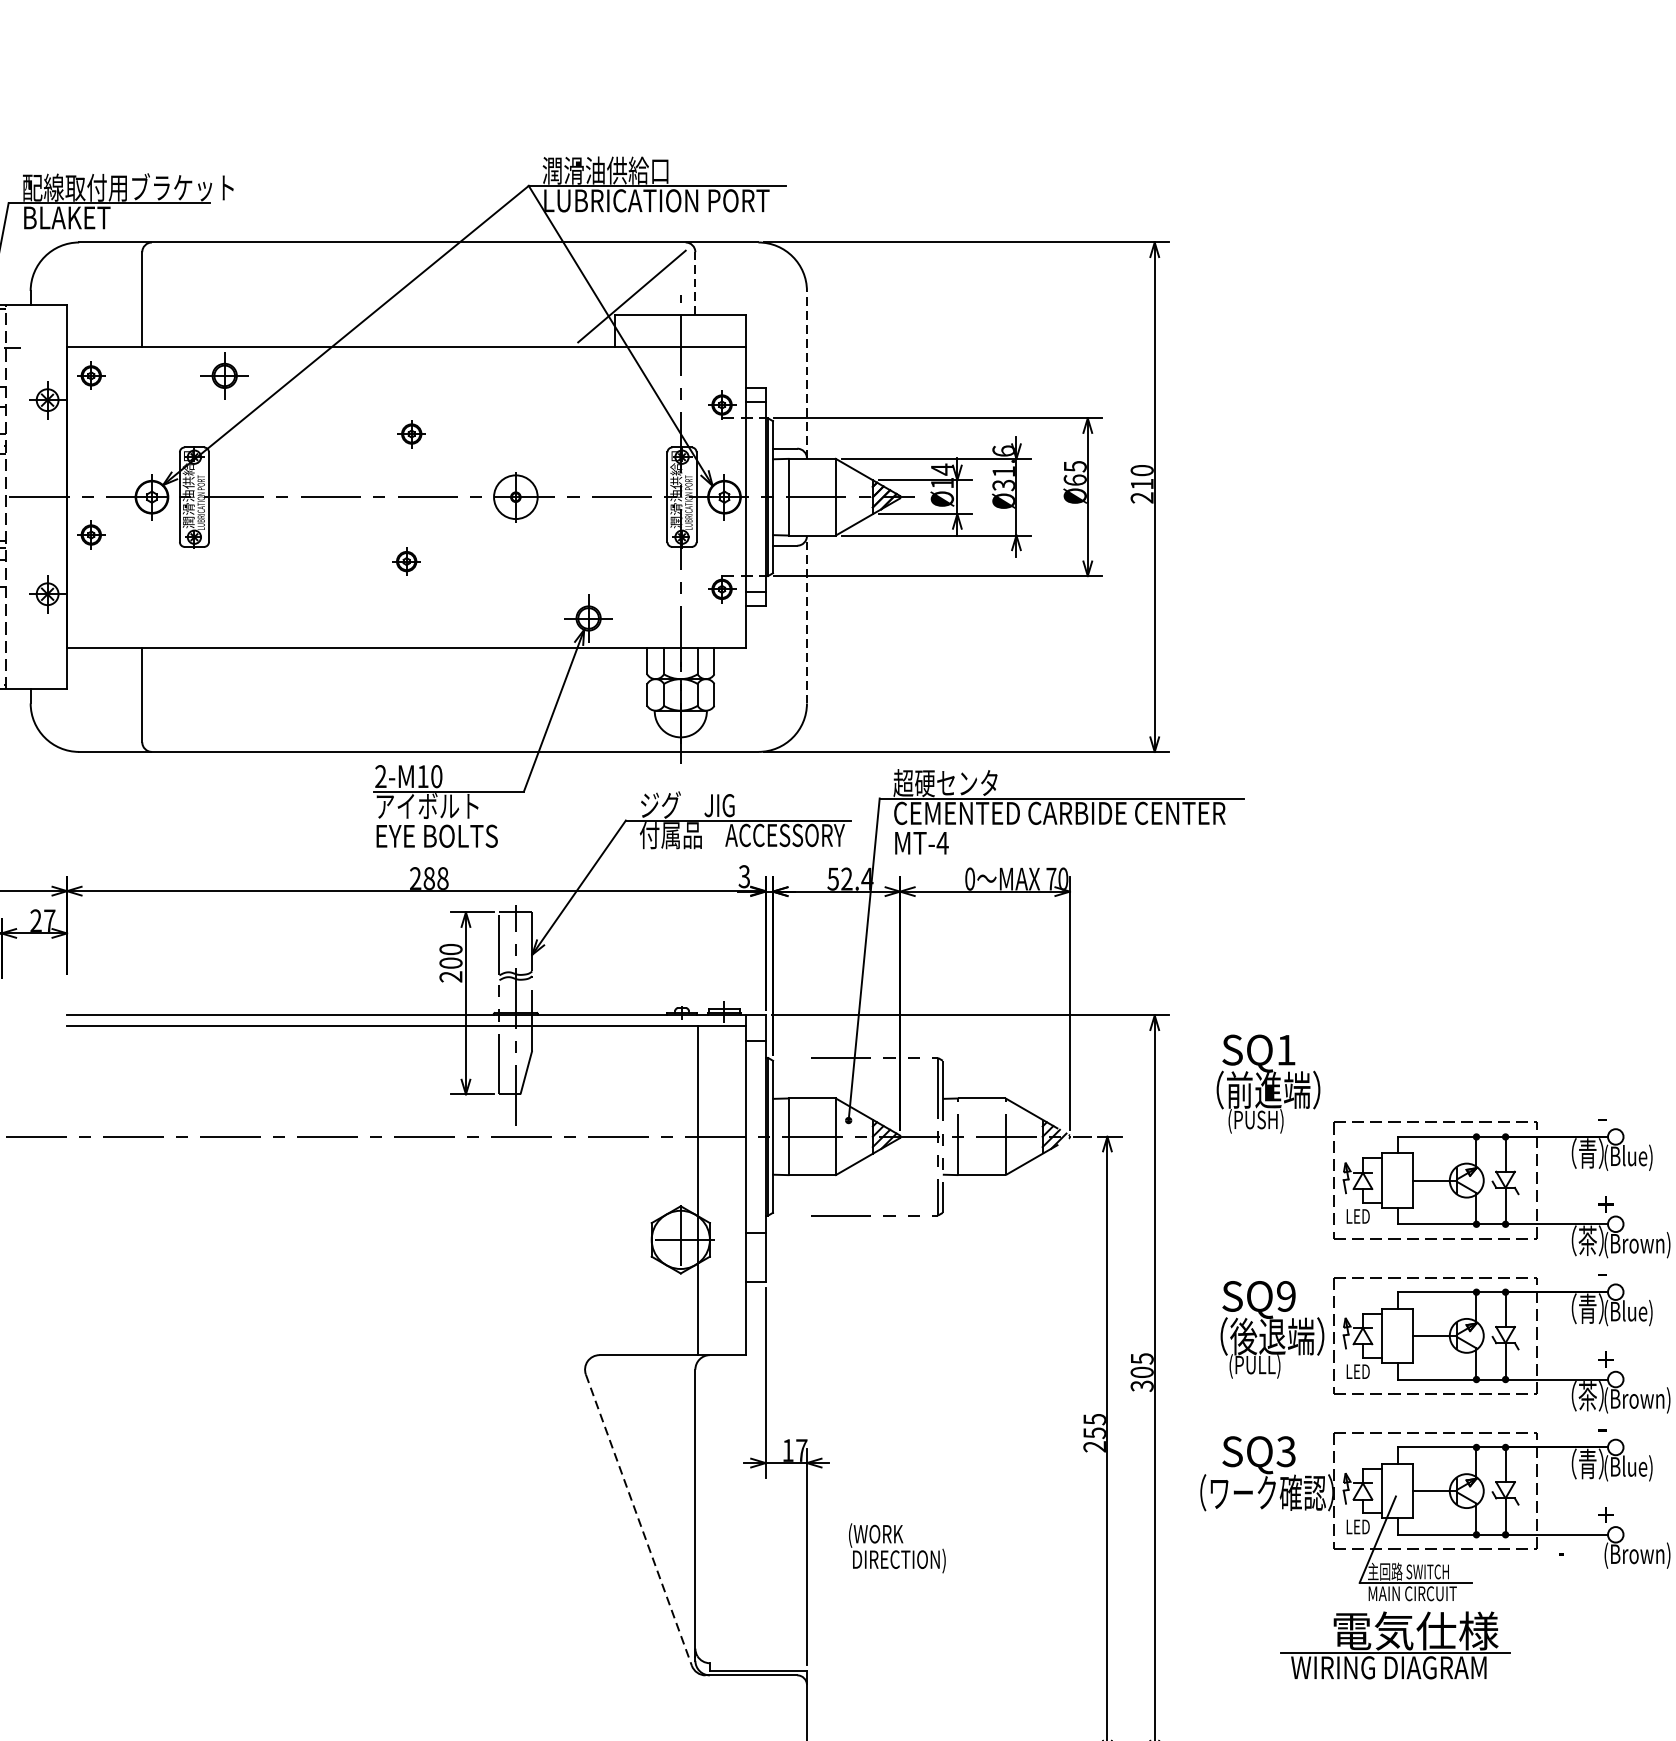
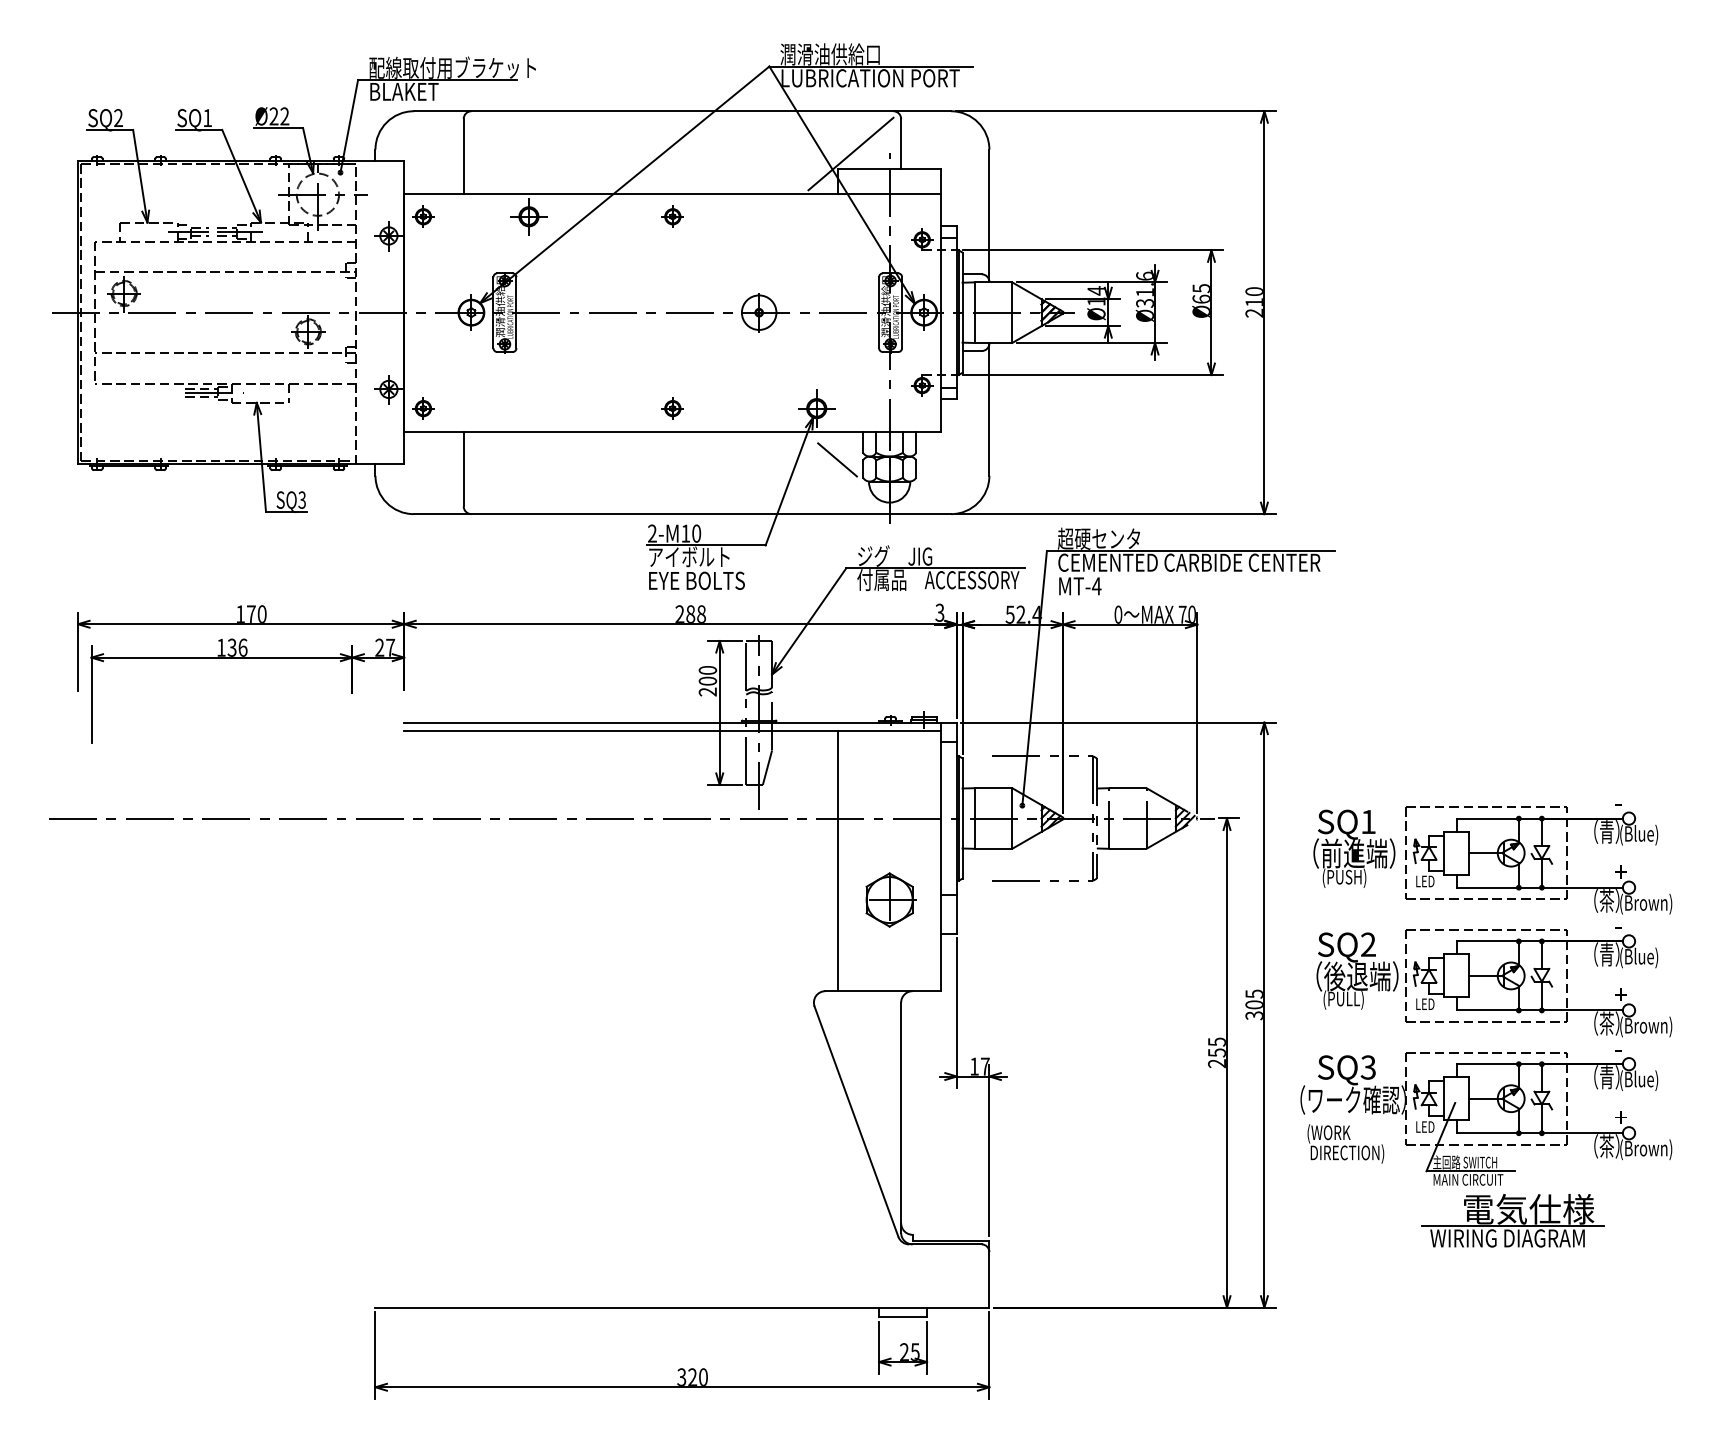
line: (695, 283) -> (901, 143), dashed -> solid
line: (807, 374) -> (989, 215), dashed -> solid
part: (411, 433) -> (672, 216), moved
part: (91, 534) -> (423, 408), moved
part: (406, 561) -> (672, 408), moved
line: (807, 618) -> (989, 408), dashed -> solid
line: (614, 682) -> (837, 459), added
text: (1268, 1083) -> (1354, 848), moved
line: (697, 1191) -> (837, 861), moved
text: (1286, 1296) -> (1368, 944), SQ9 -> SQ2
line: (638, 1521) -> (856, 1122), dashed -> solid
text: (896, 1547) -> (1345, 1143), moved
text: (1580, 1551) -> (1601, 1146), - -> （茶）
part: (1395, 1645) -> (1512, 1220), moved

